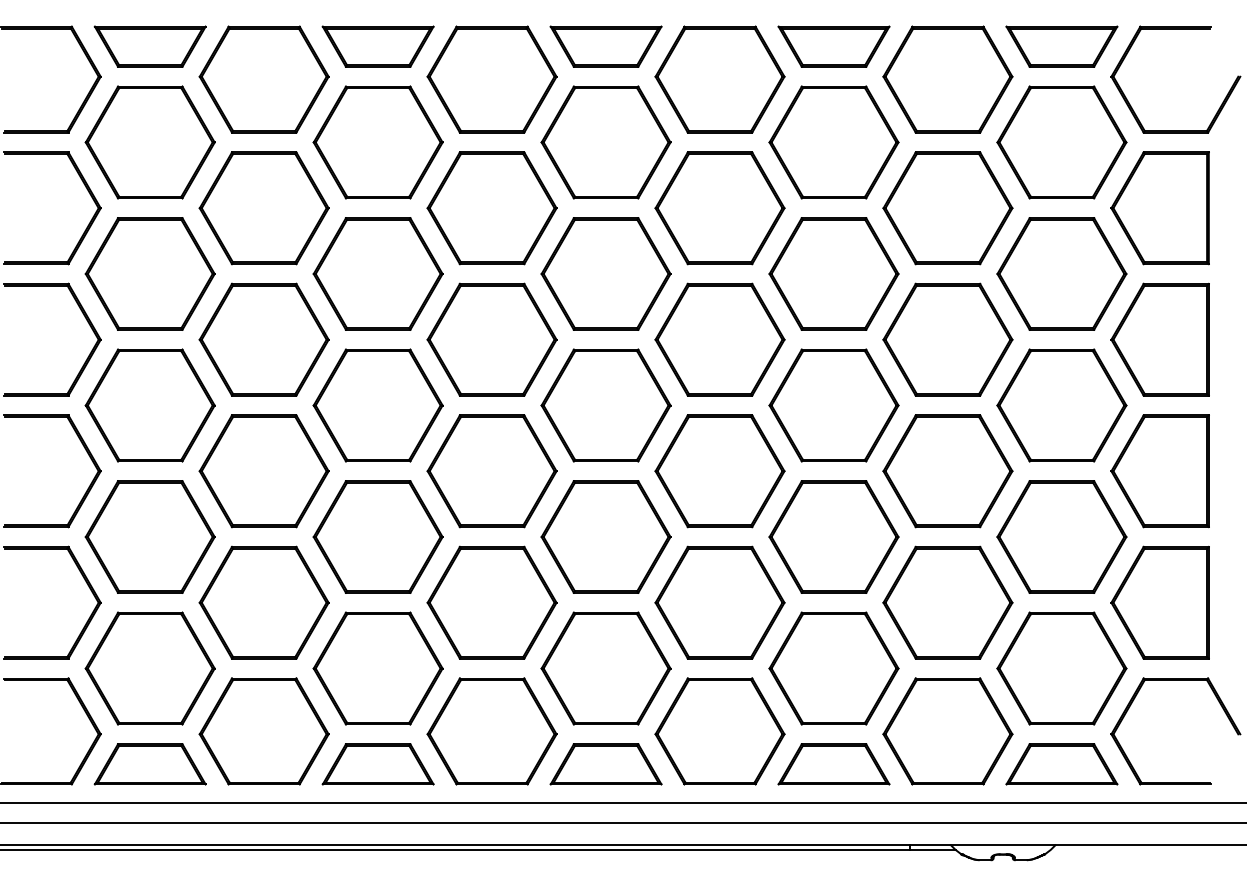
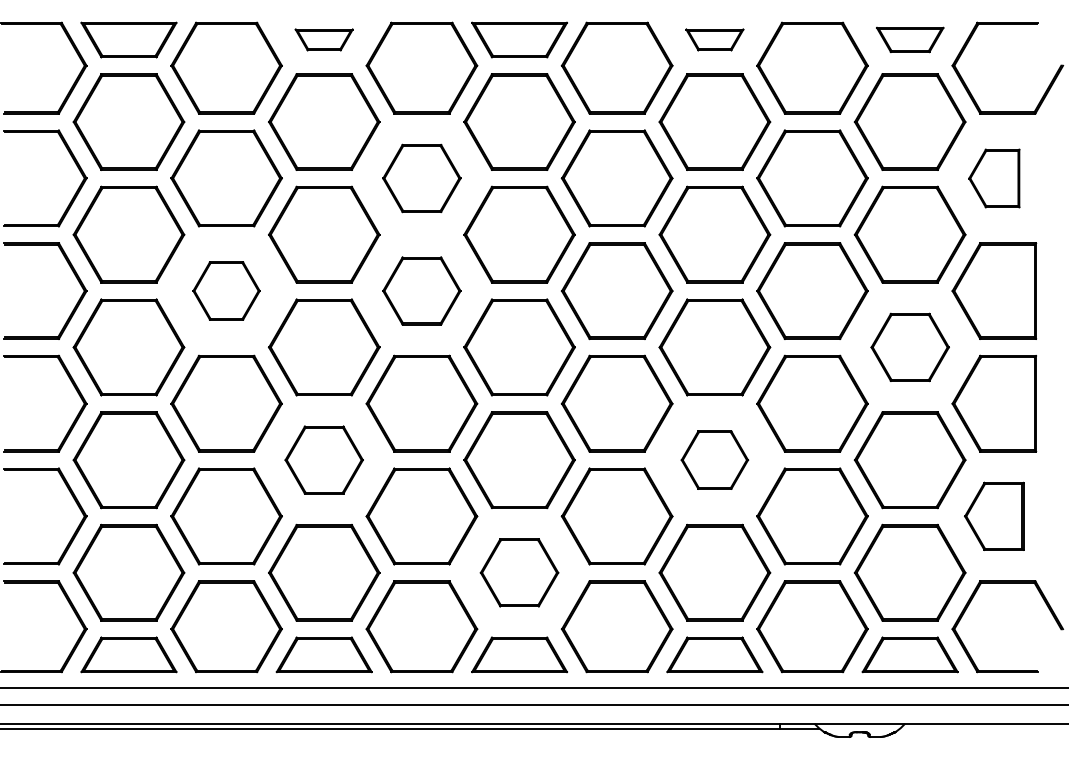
part: (377, 46) -> (323, 39), size x0.6
part: (833, 46) -> (714, 39), size x0.6
part: (1061, 46) -> (909, 39), size x0.7
part: (491, 208) -> (421, 178), size x0.7
part: (1159, 208) -> (993, 178), size x0.6
part: (263, 339) -> (226, 290), size x0.6
part: (491, 339) -> (421, 290), size x0.7
part: (1061, 405) -> (909, 347), size x0.7
part: (377, 536) -> (323, 459), size x0.7
part: (833, 536) -> (714, 459), size x0.6
part: (1159, 602) -> (993, 516), size x0.7
part: (605, 668) -> (519, 572), size x0.7

